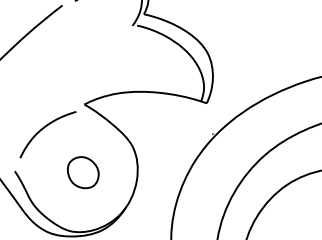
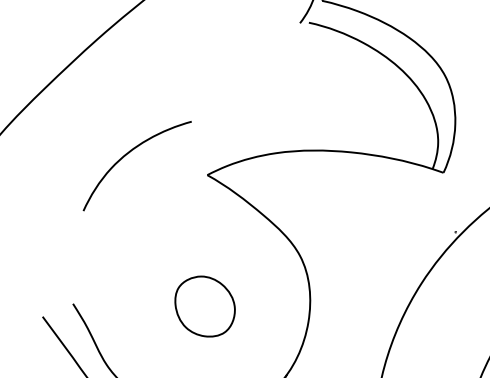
curve: (43, 129) -> (128, 155), moved

